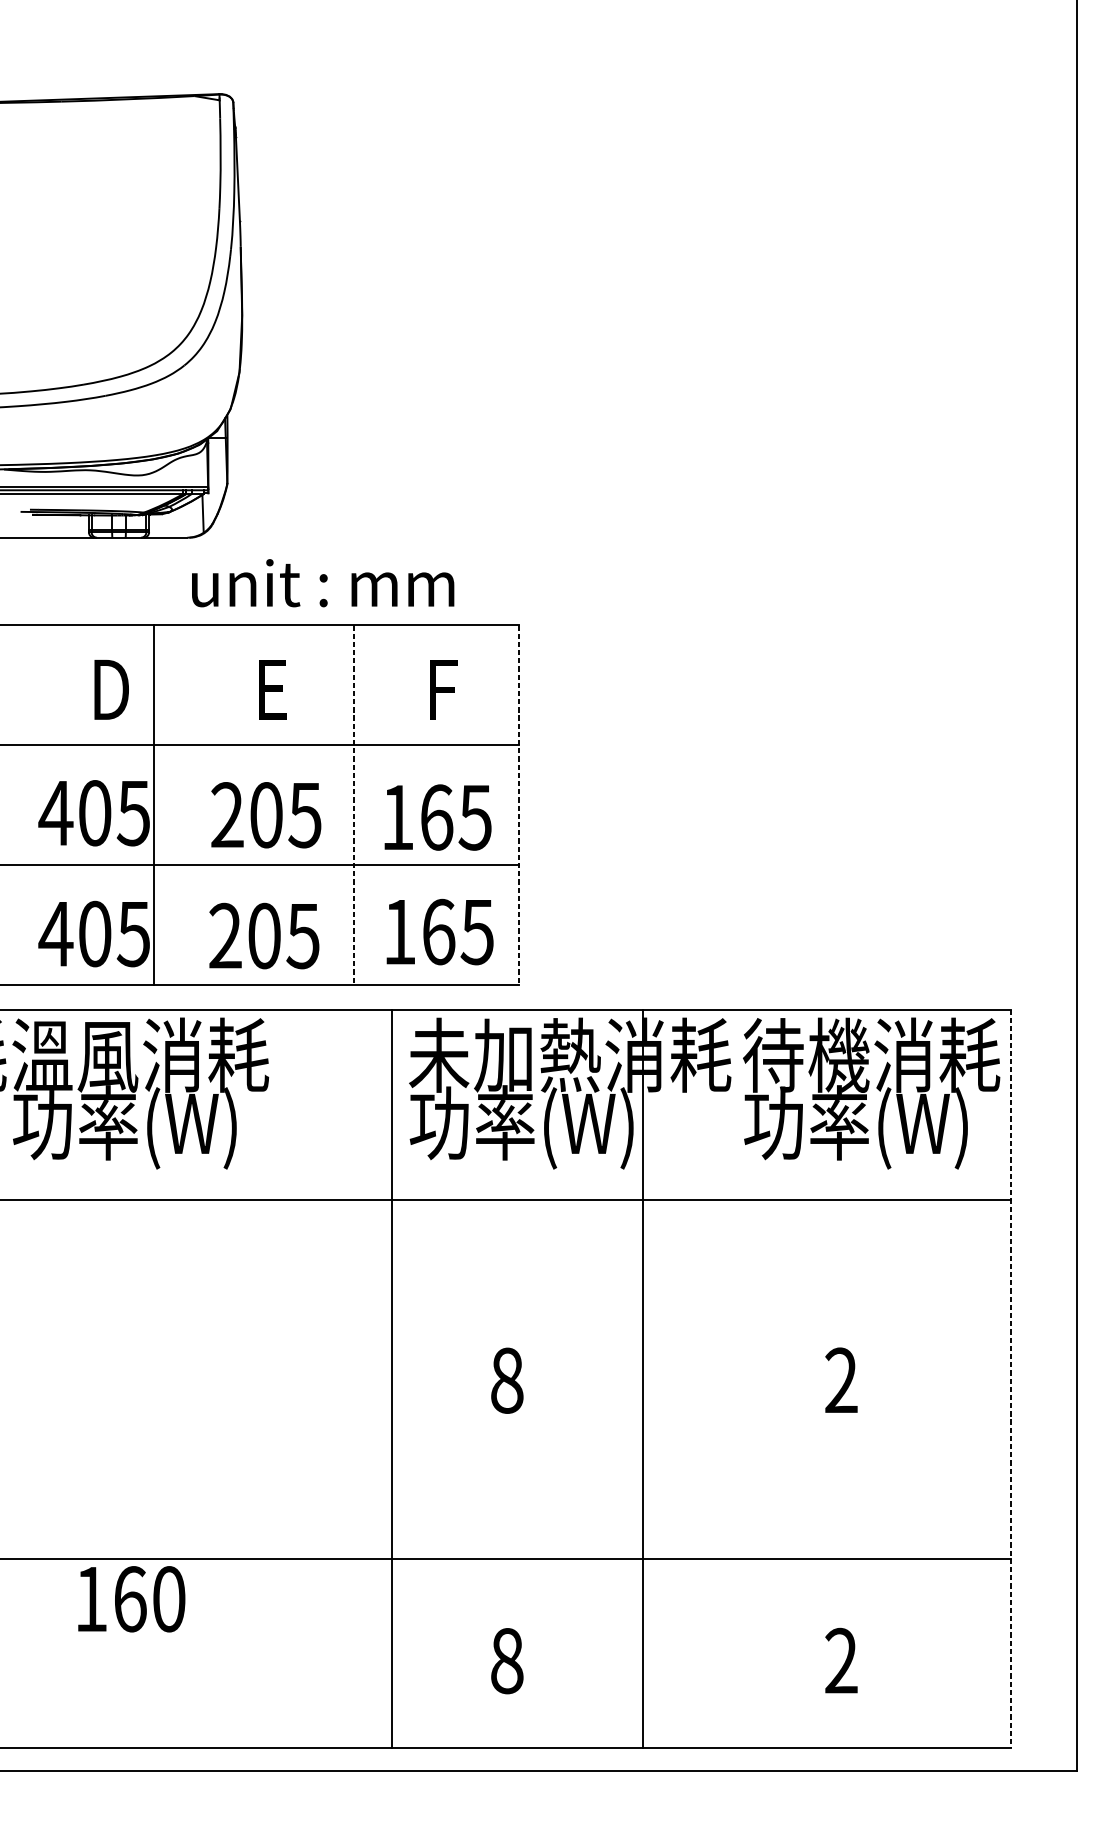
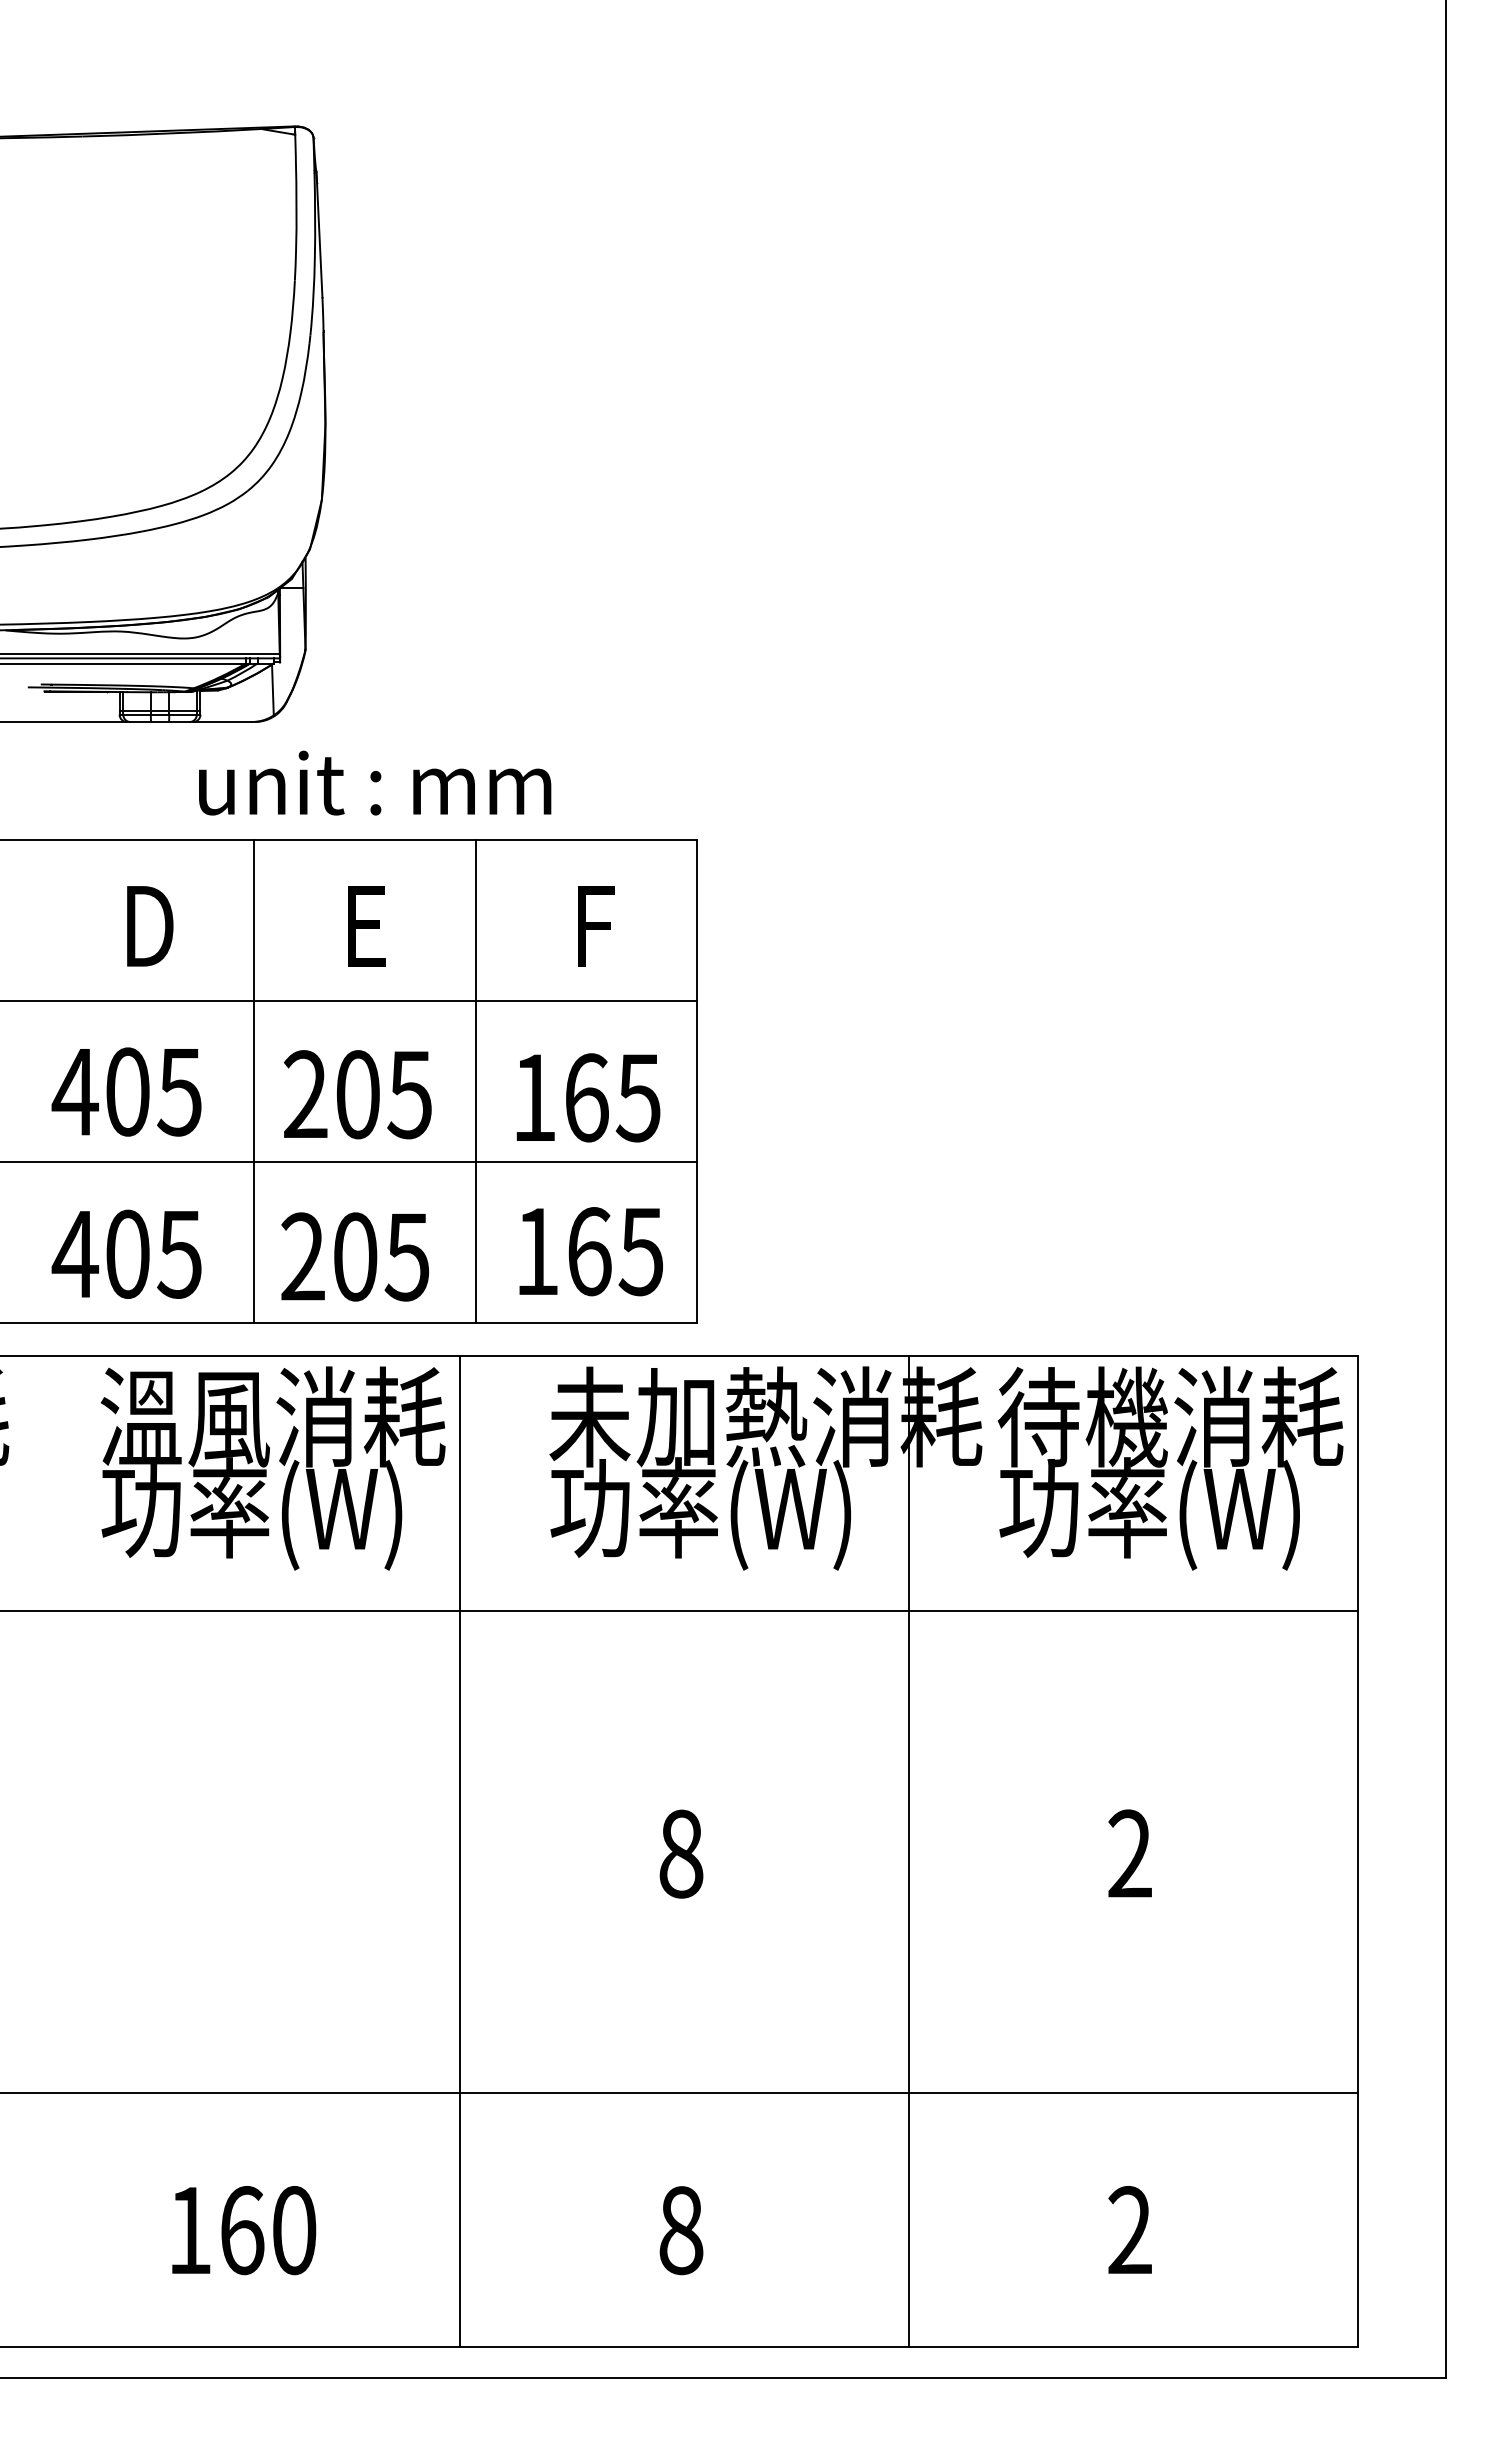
text: (323, 582) -> (375, 782), moved
line: (154, 804) -> (254, 1080), moved
line: (353, 805) -> (475, 1081), dashed -> solid
line: (518, 805) -> (696, 1081), dashed -> solid
text: (140, 1093) -> (272, 1468), moved
line: (391, 1378) -> (460, 1851), moved
line: (643, 1378) -> (909, 1851), moved
line: (1010, 1378) -> (1357, 1851), dashed -> solid
text: (132, 1599) -> (244, 2230), moved

